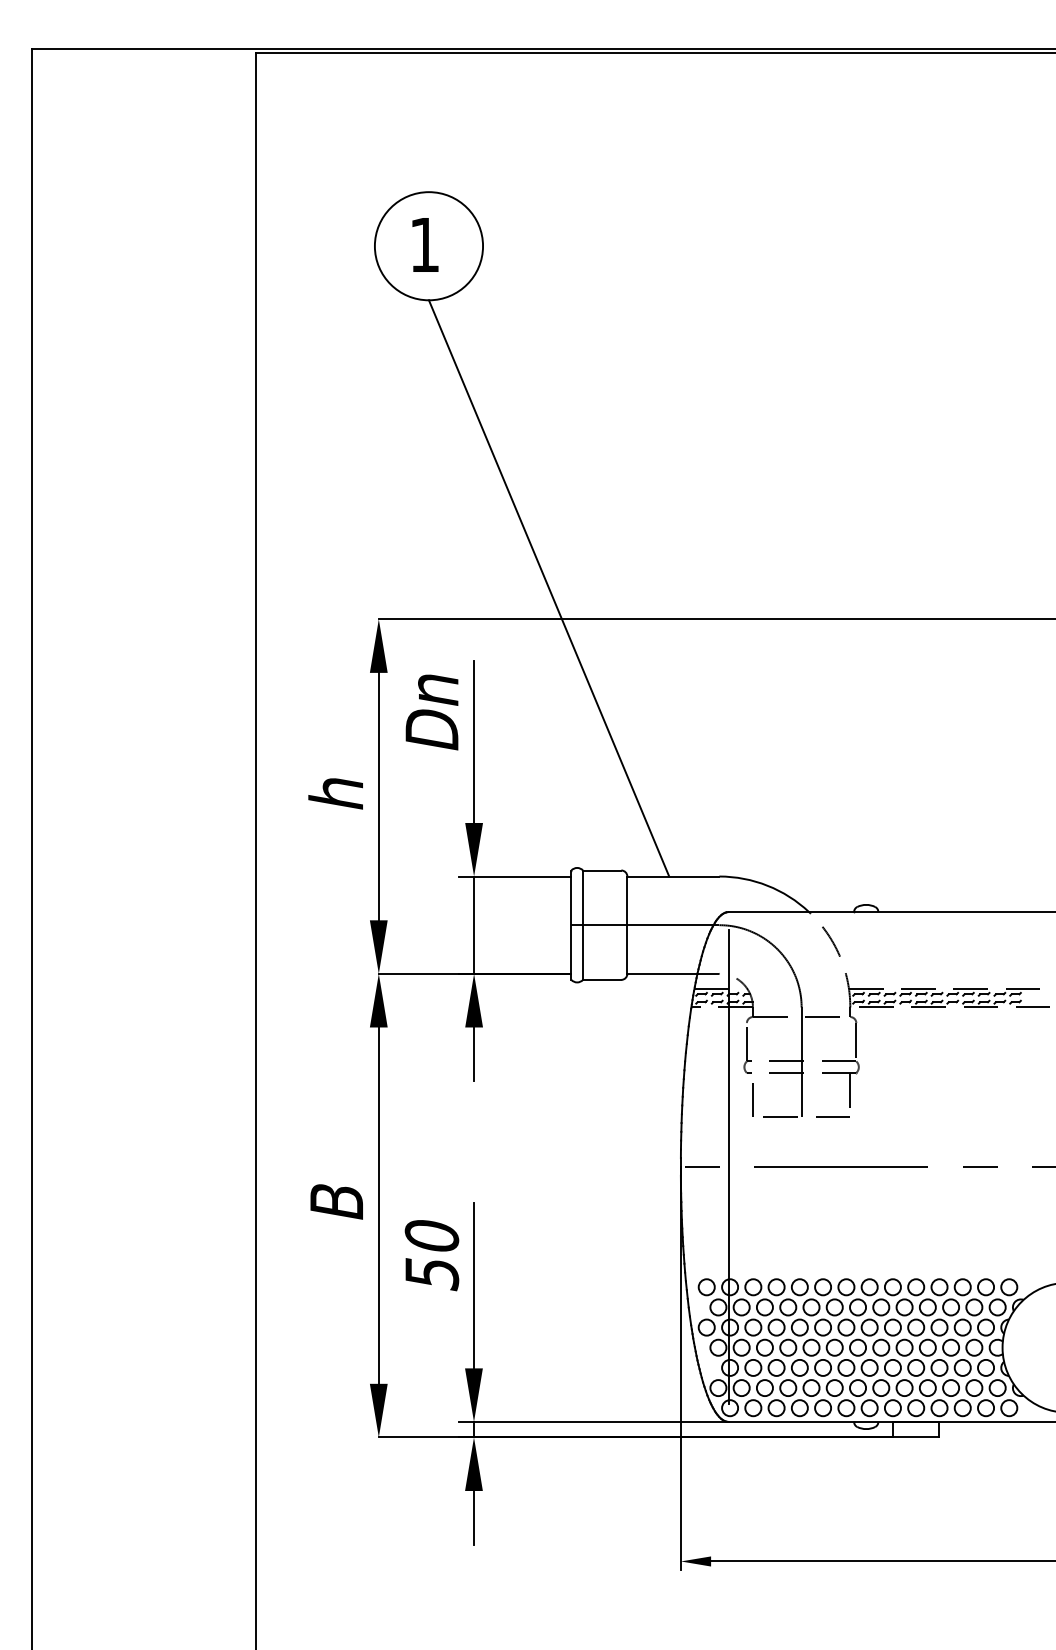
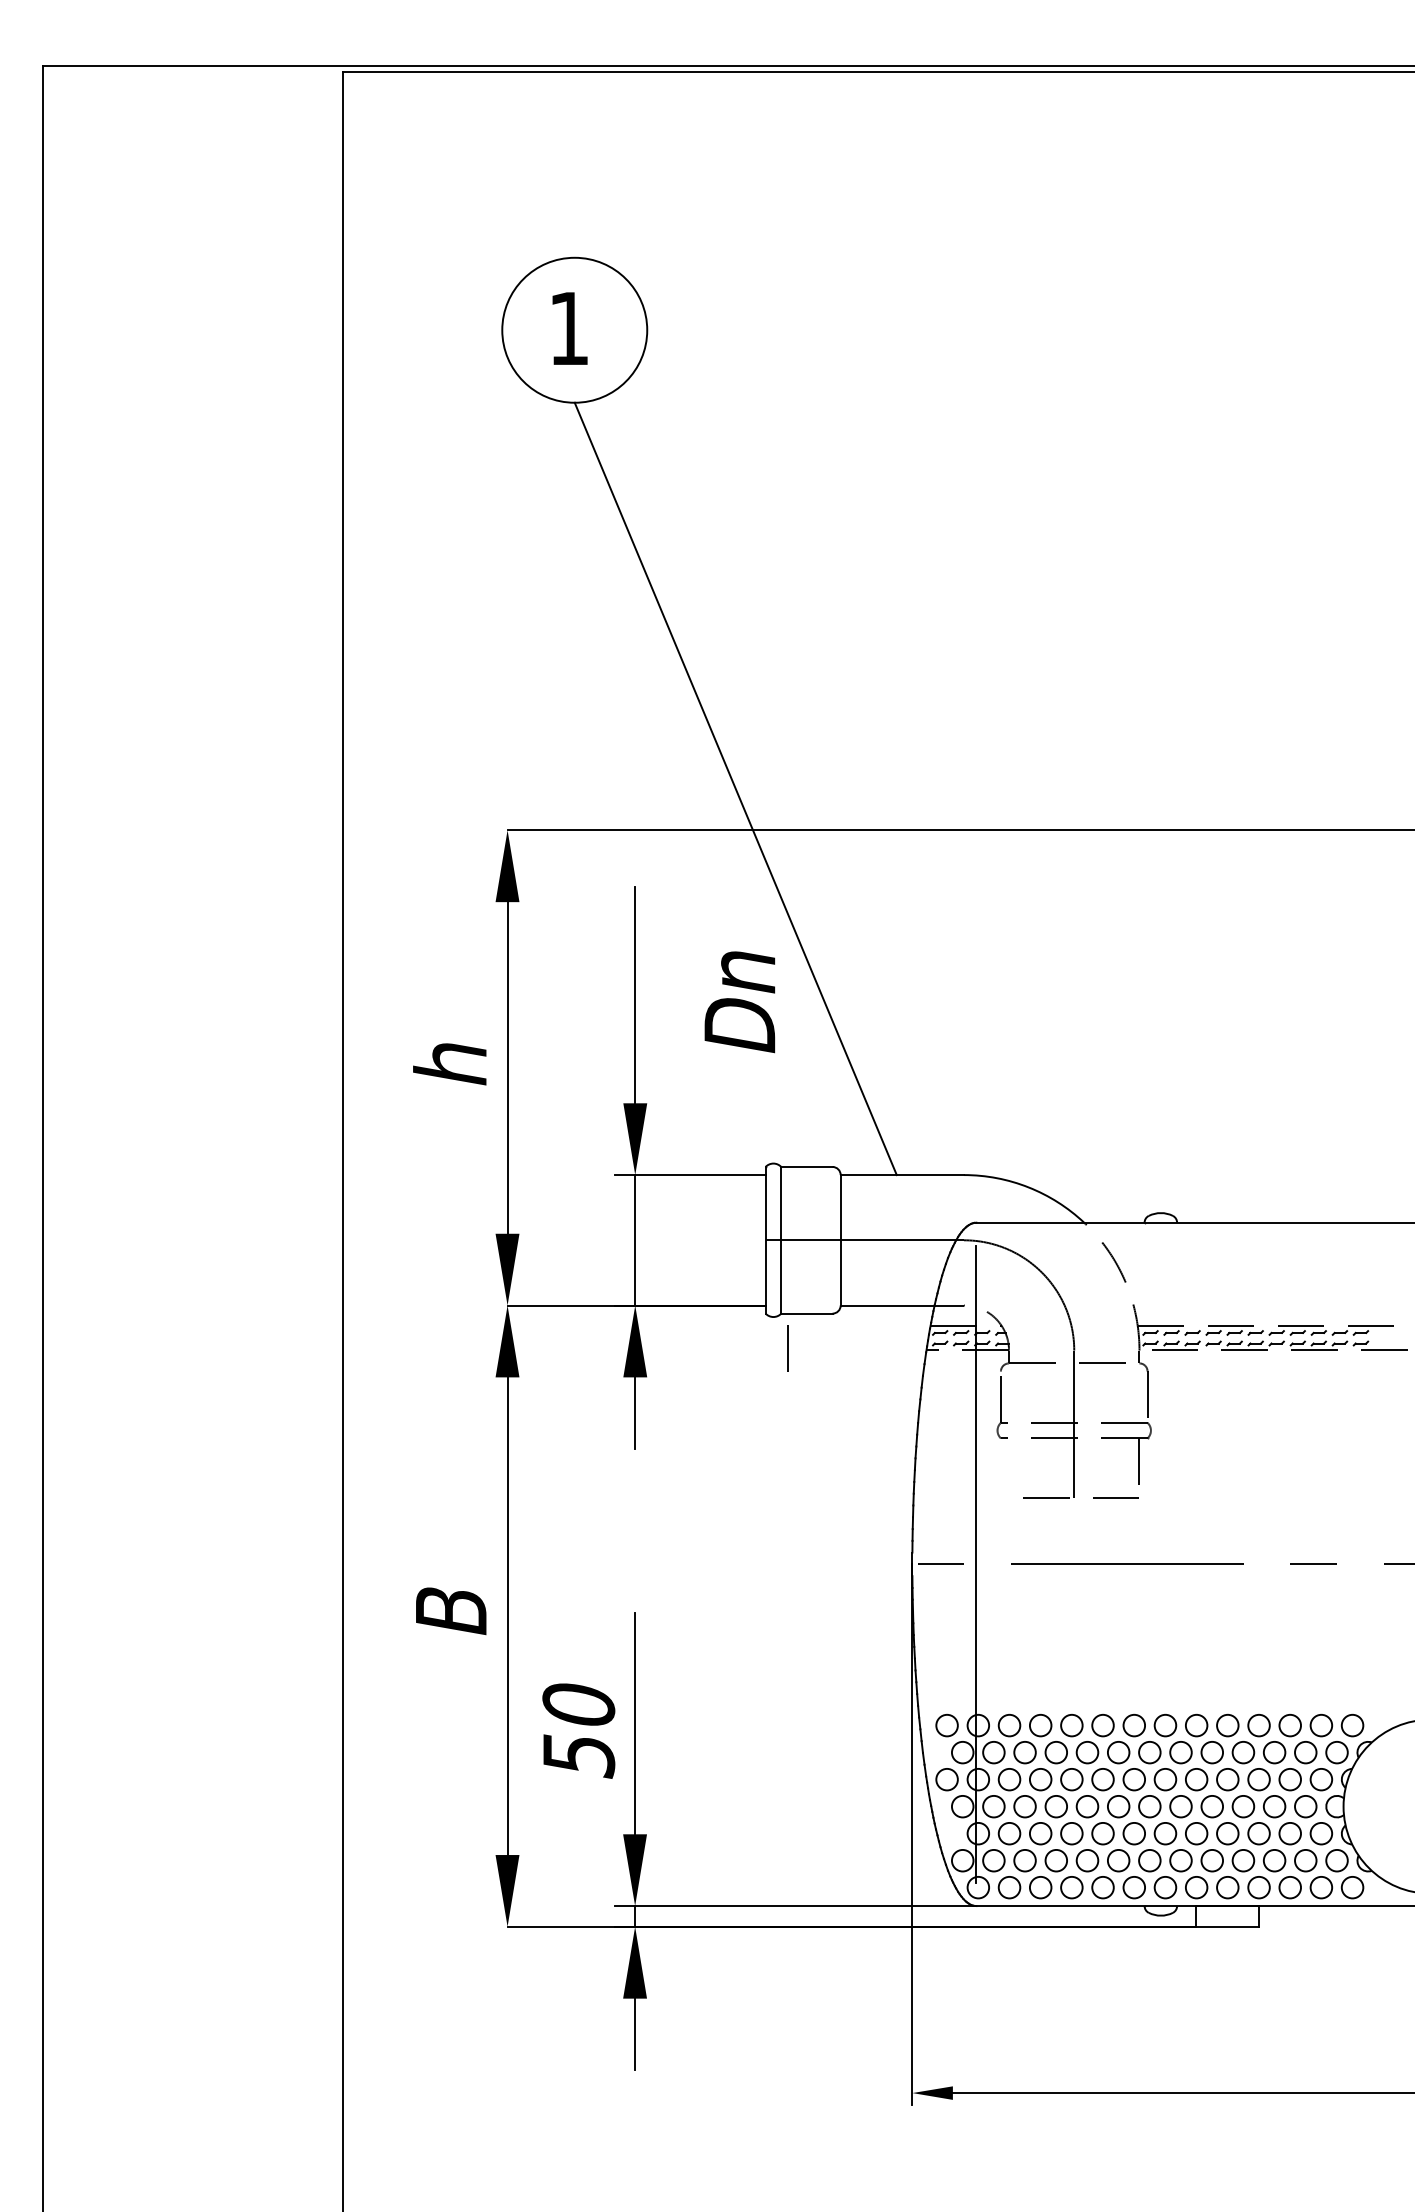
text: (431, 712) -> (739, 1002), moved
line: (752, 1099) -> (787, 1348), moved
text: (431, 1255) -> (578, 1730), moved

